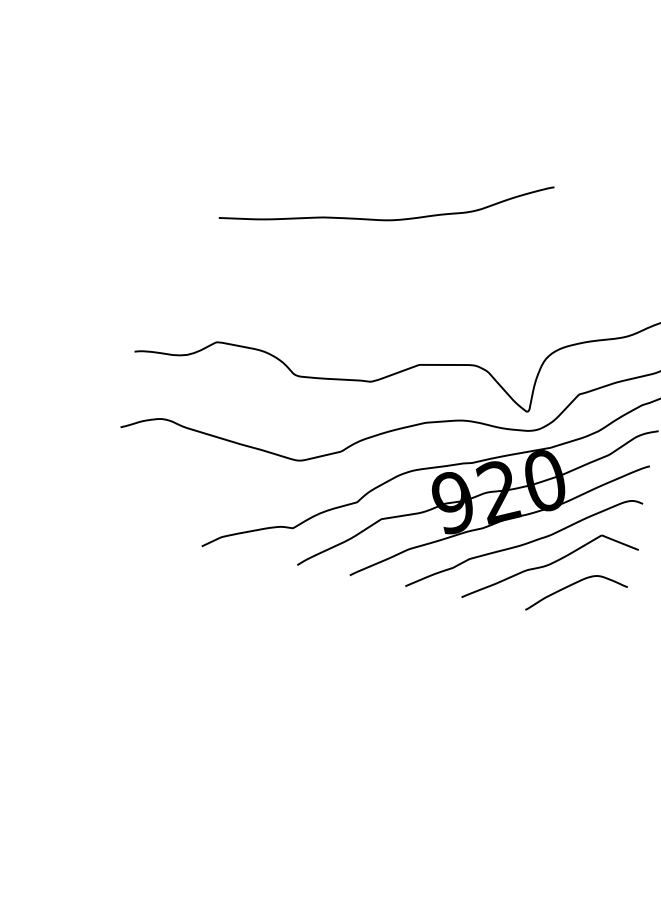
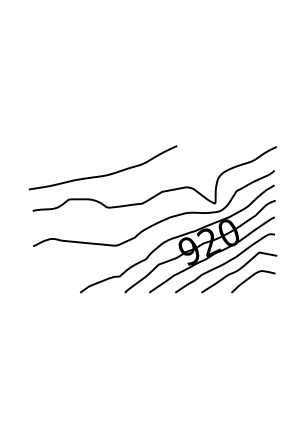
curve: (386, 217) -> (104, 174), moved

